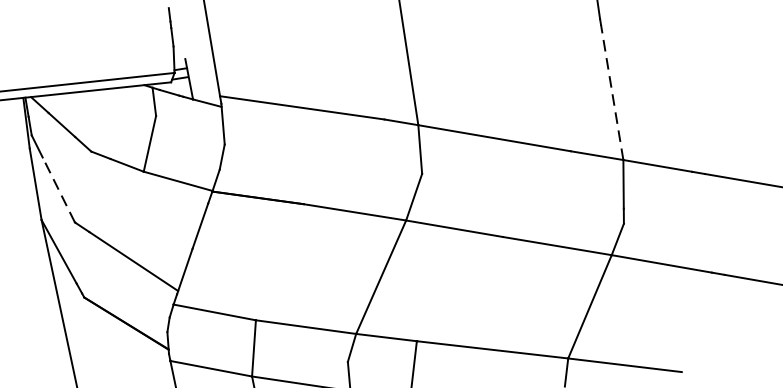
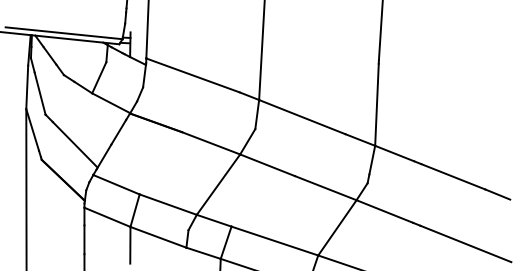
line: (612, 91) -> (377, 104), dashed -> solid
line: (59, 189) -> (40, 93), dashed -> solid

